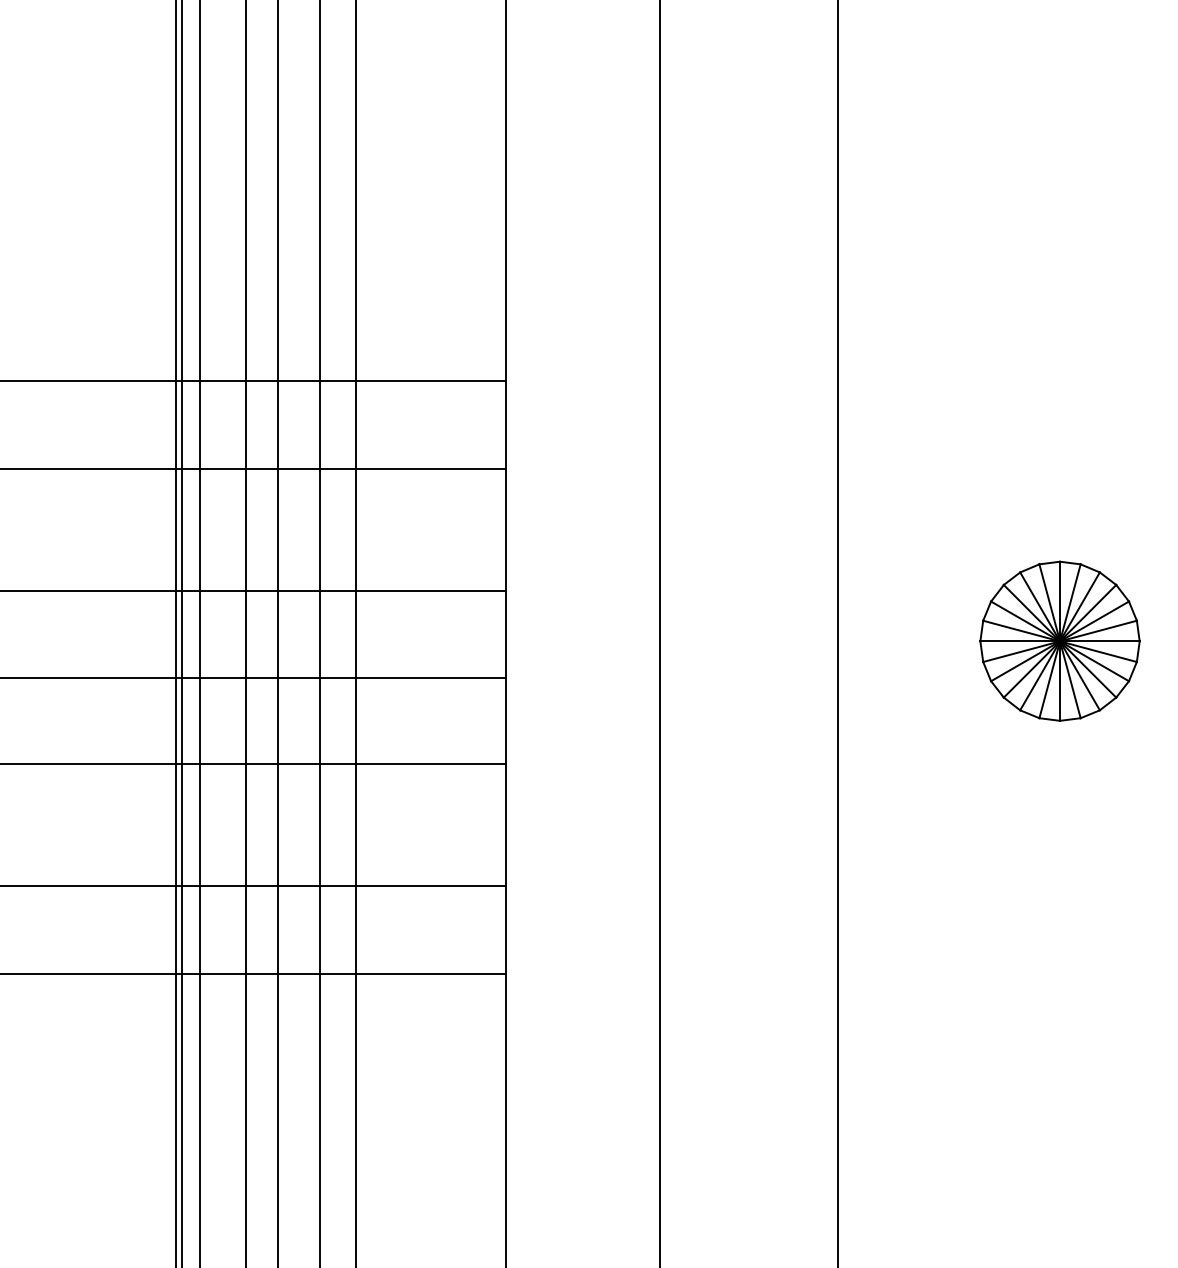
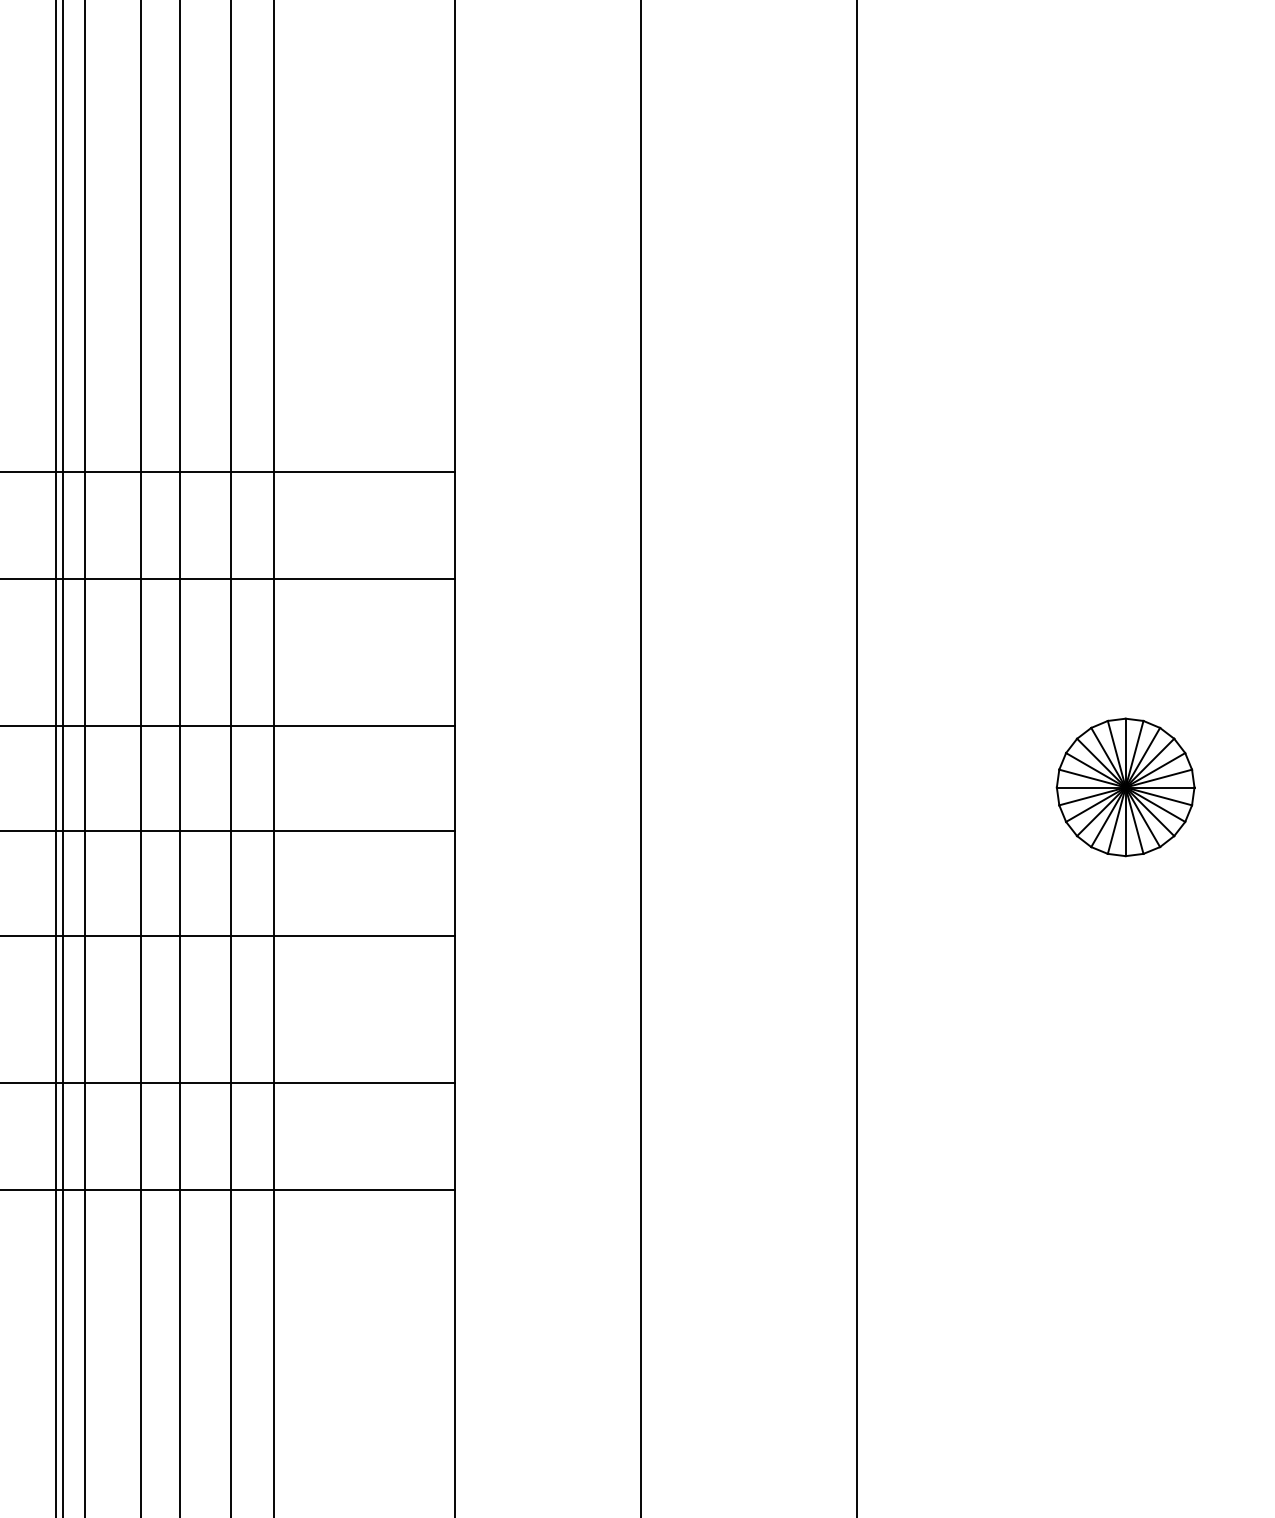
part: (1059, 641) -> (1125, 787), size x0.71

